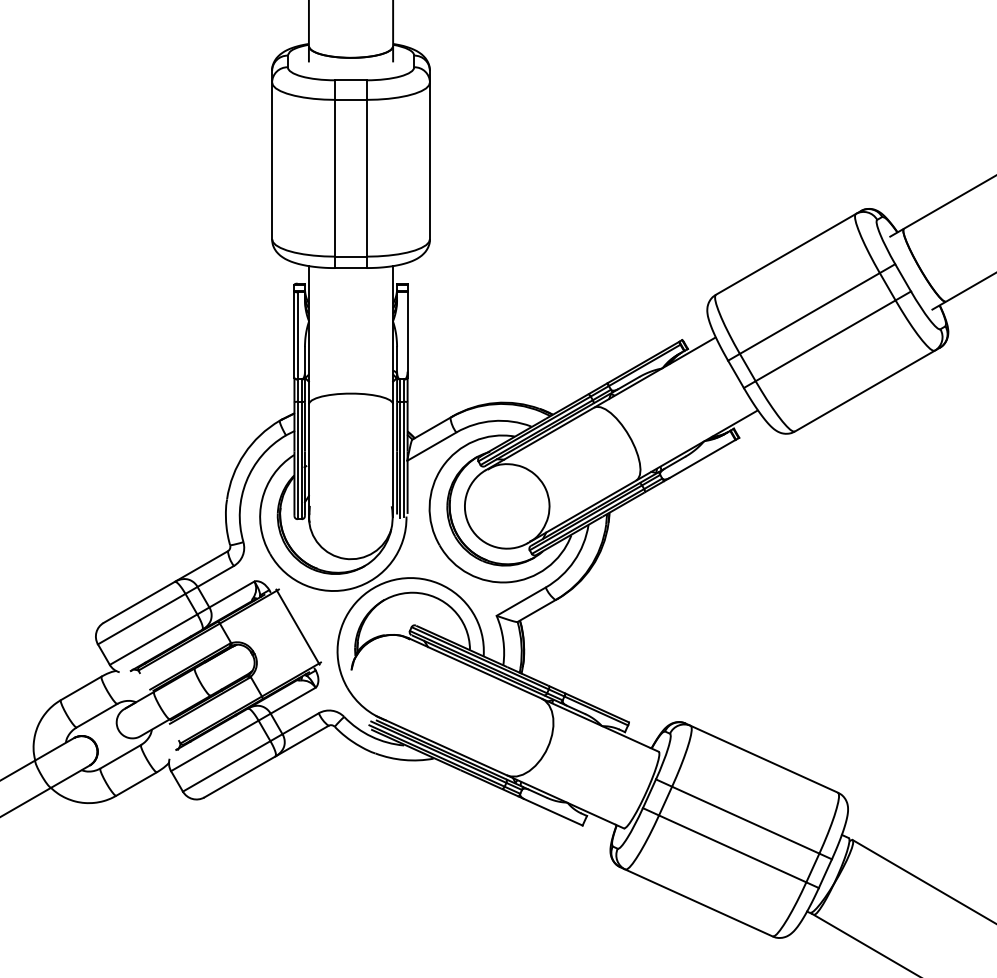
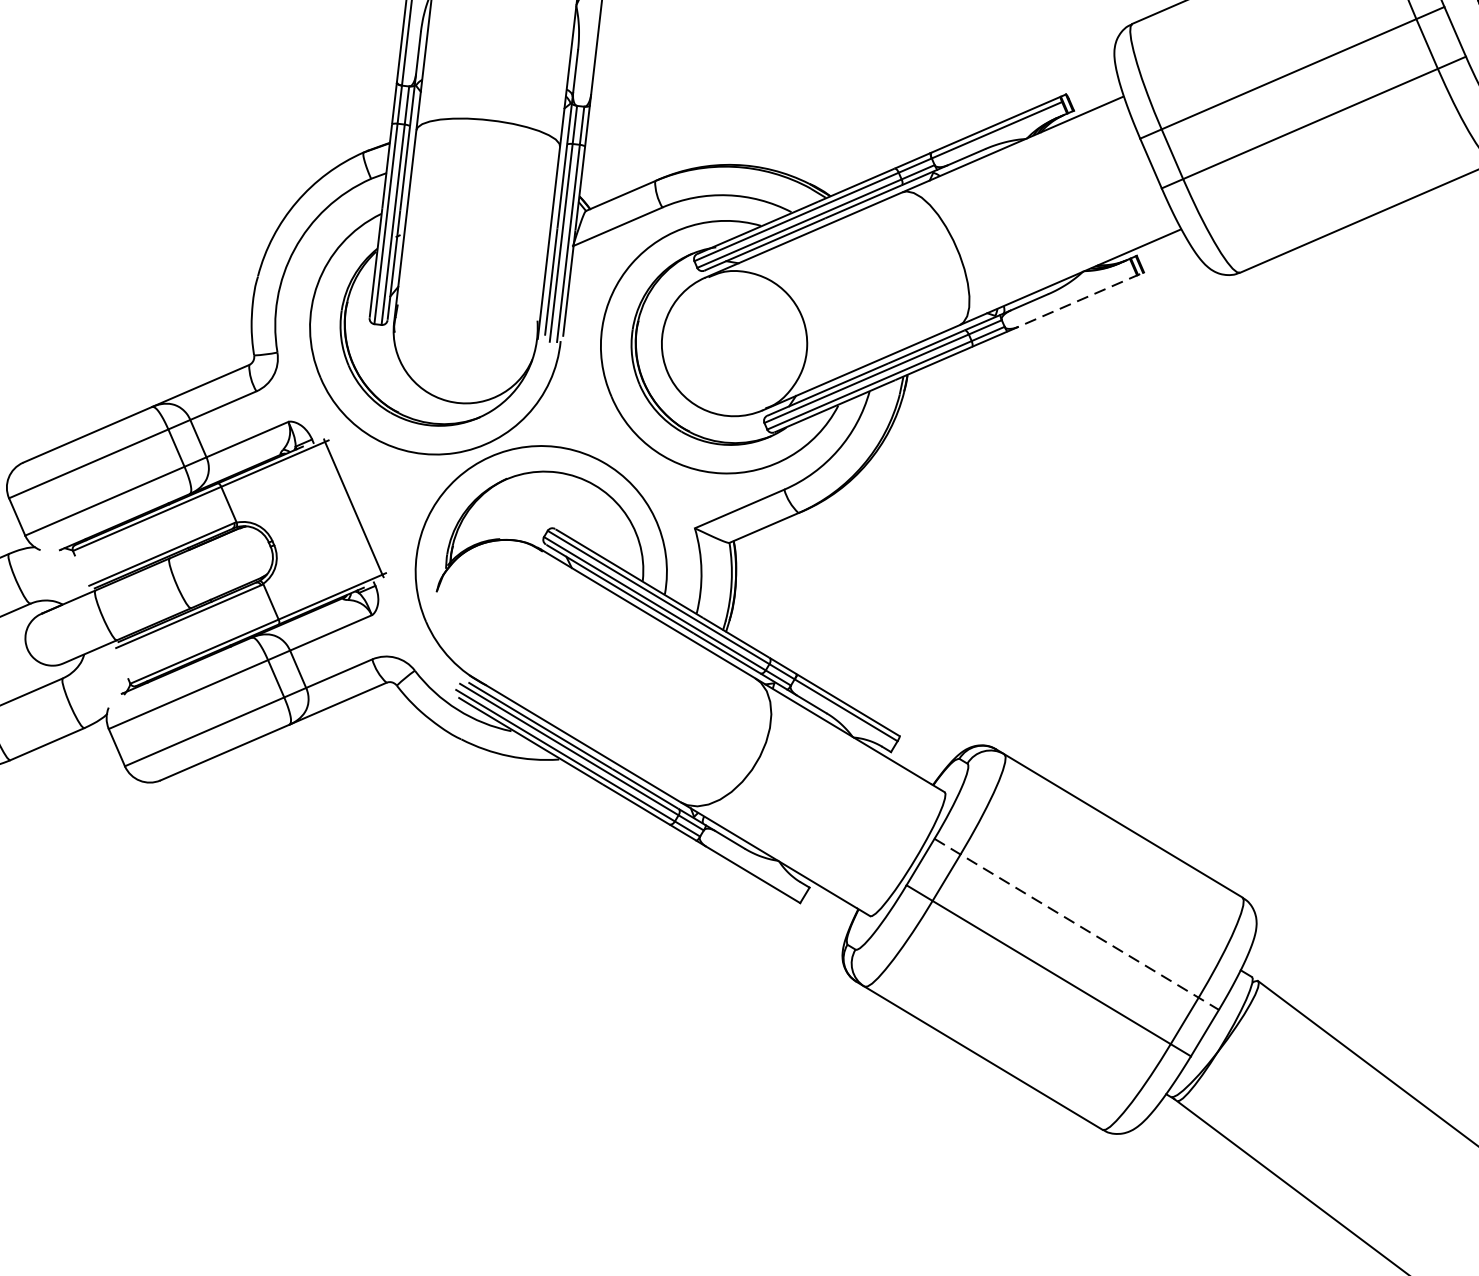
line: (702, 459) -> (1077, 302), solid -> dashed
line: (743, 819) -> (1075, 924), solid -> dashed

